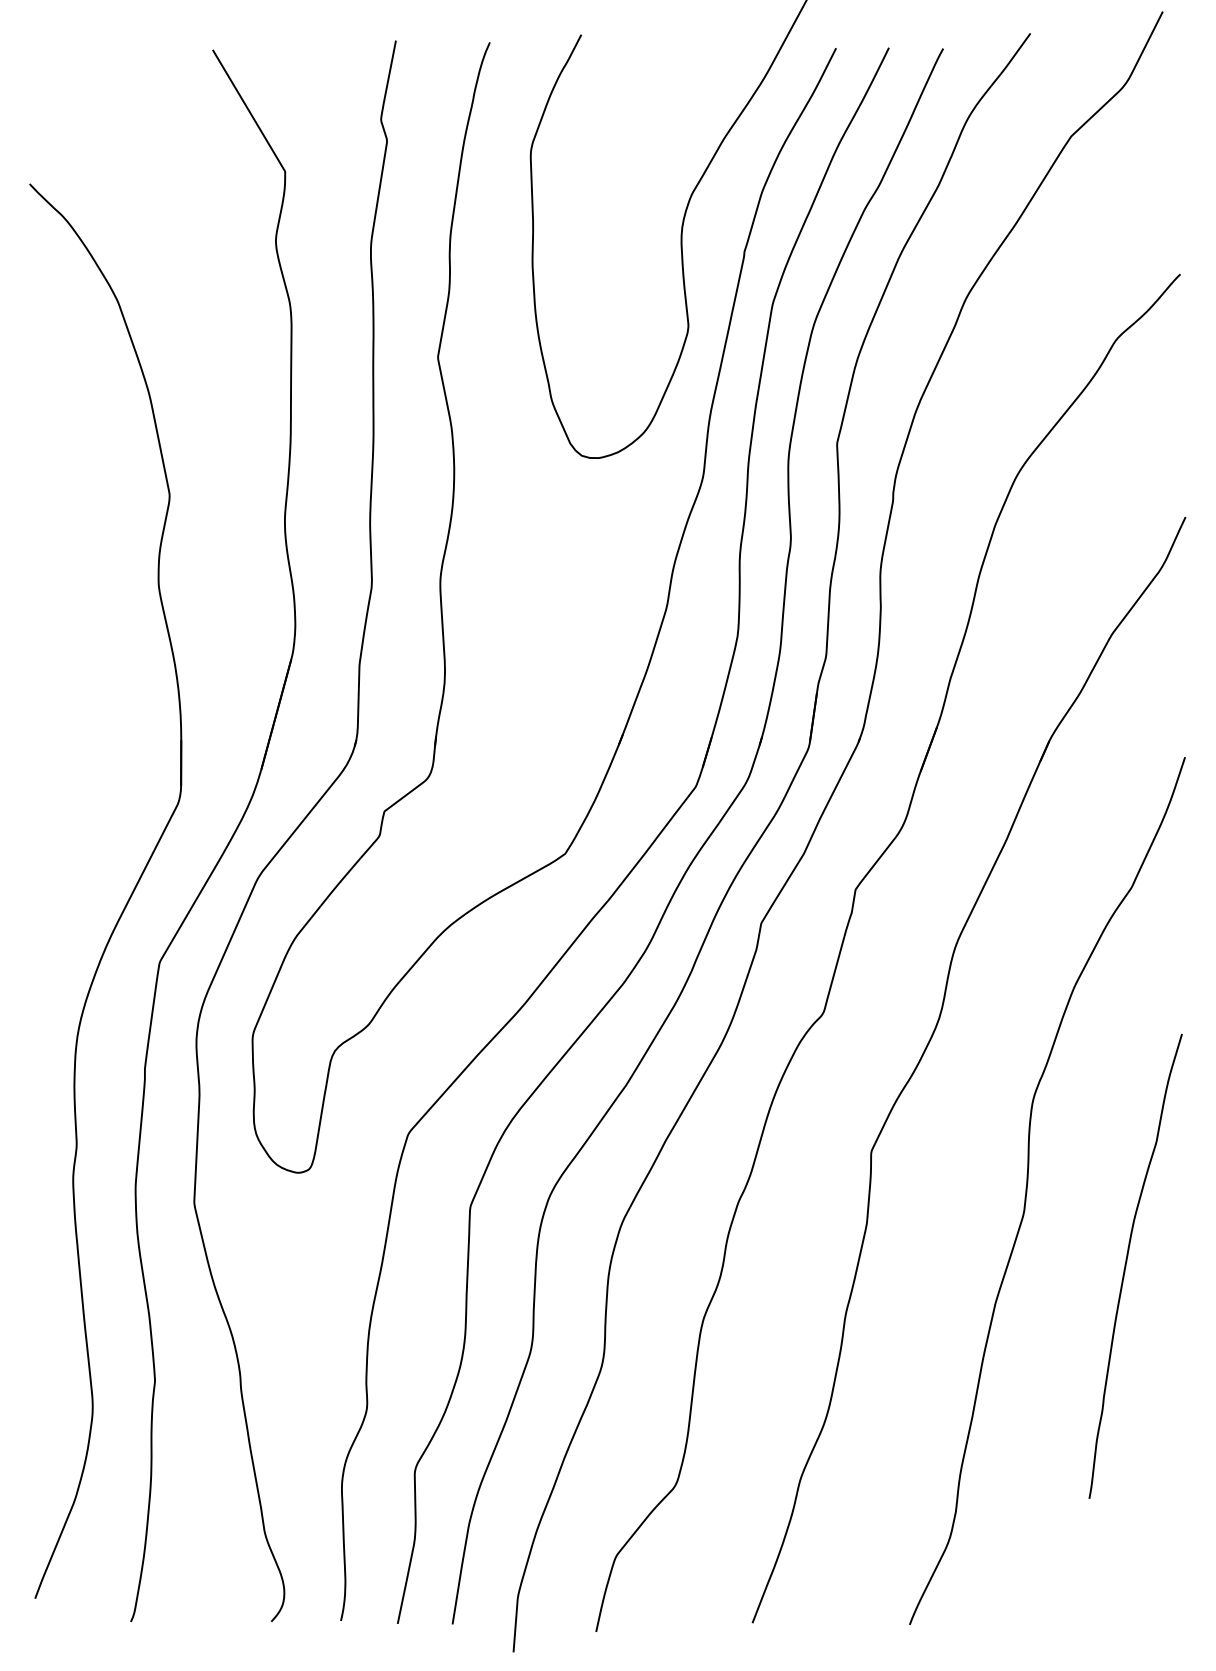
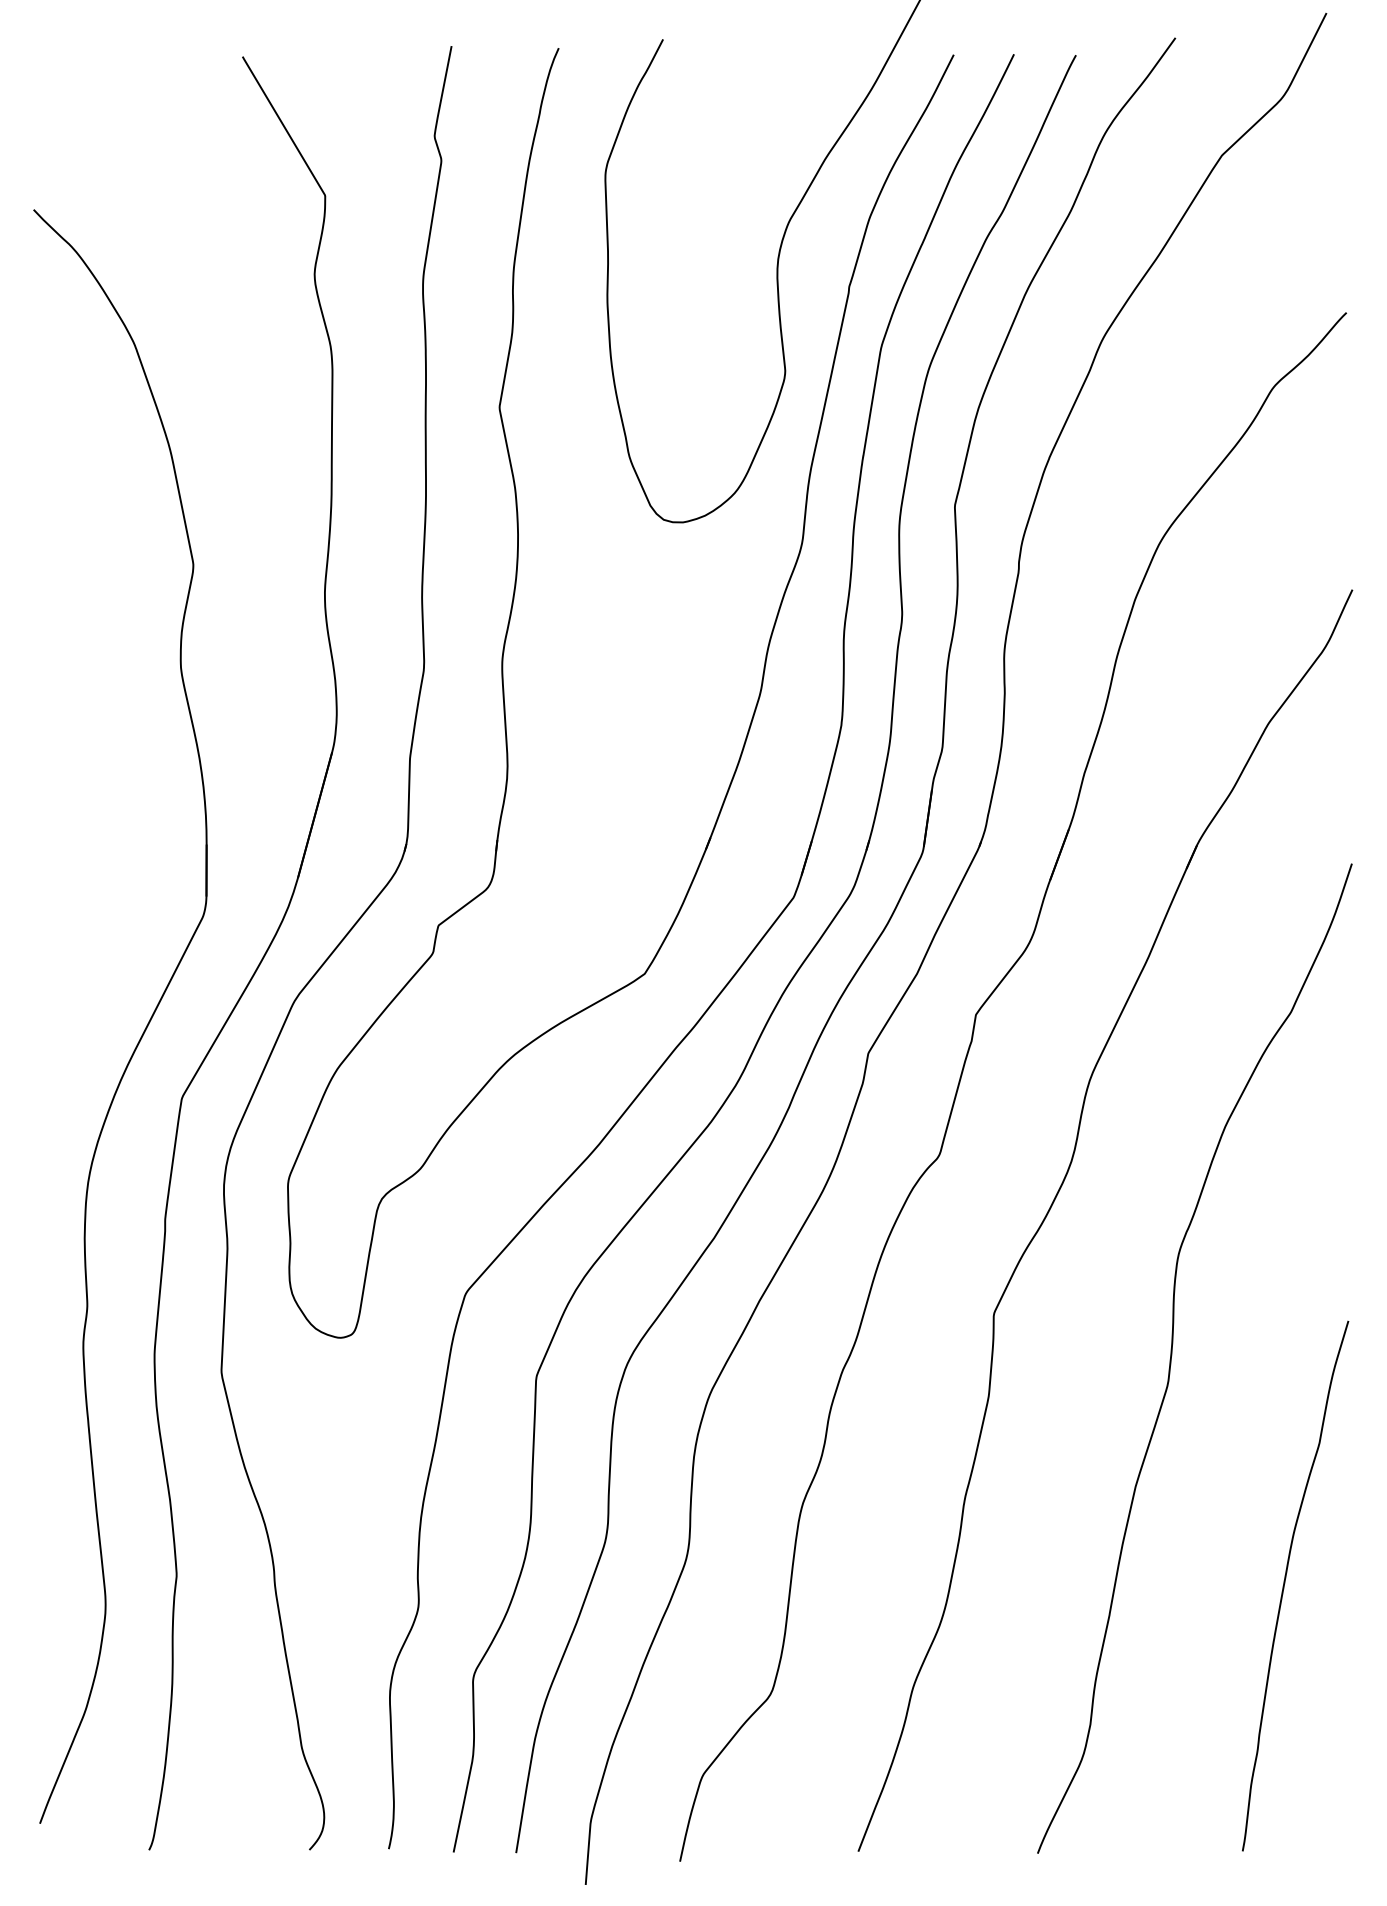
curve: (1127, 1261) -> (1286, 1580), moved

